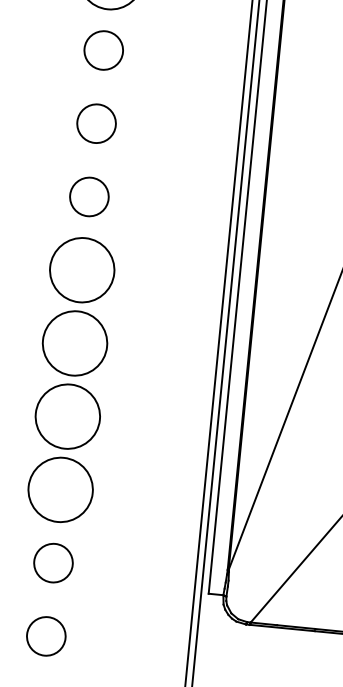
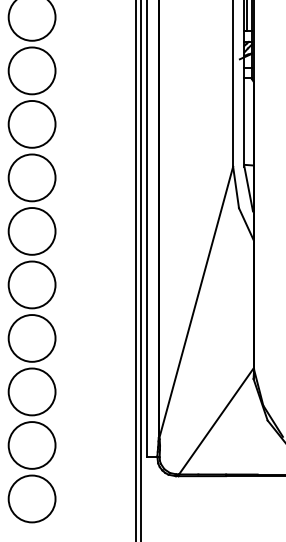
circle: (102, 49) -> (31, 70), size x1.67
circle: (95, 122) -> (31, 123), size x1.67
circle: (88, 196) -> (31, 177), size x1.67
circle: (52, 563) -> (31, 445), size x1.67
circle: (45, 635) -> (31, 498), size x1.67

